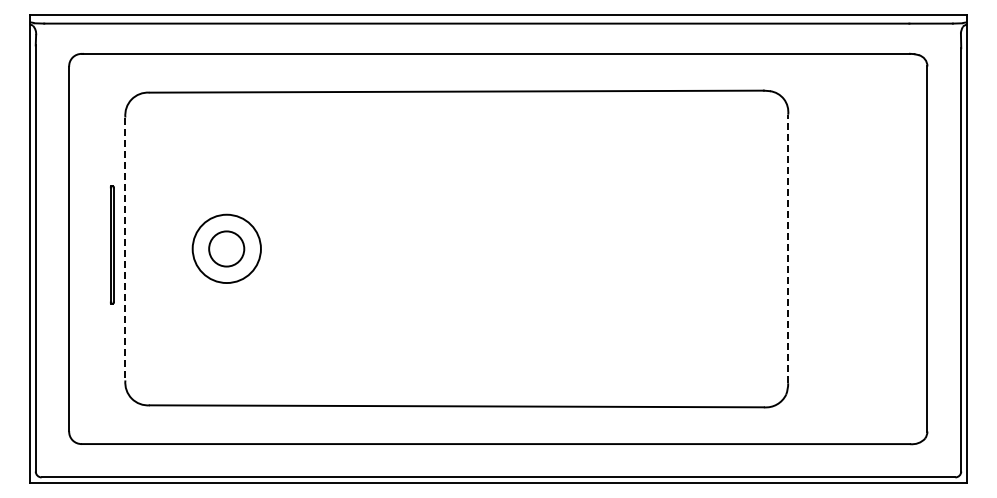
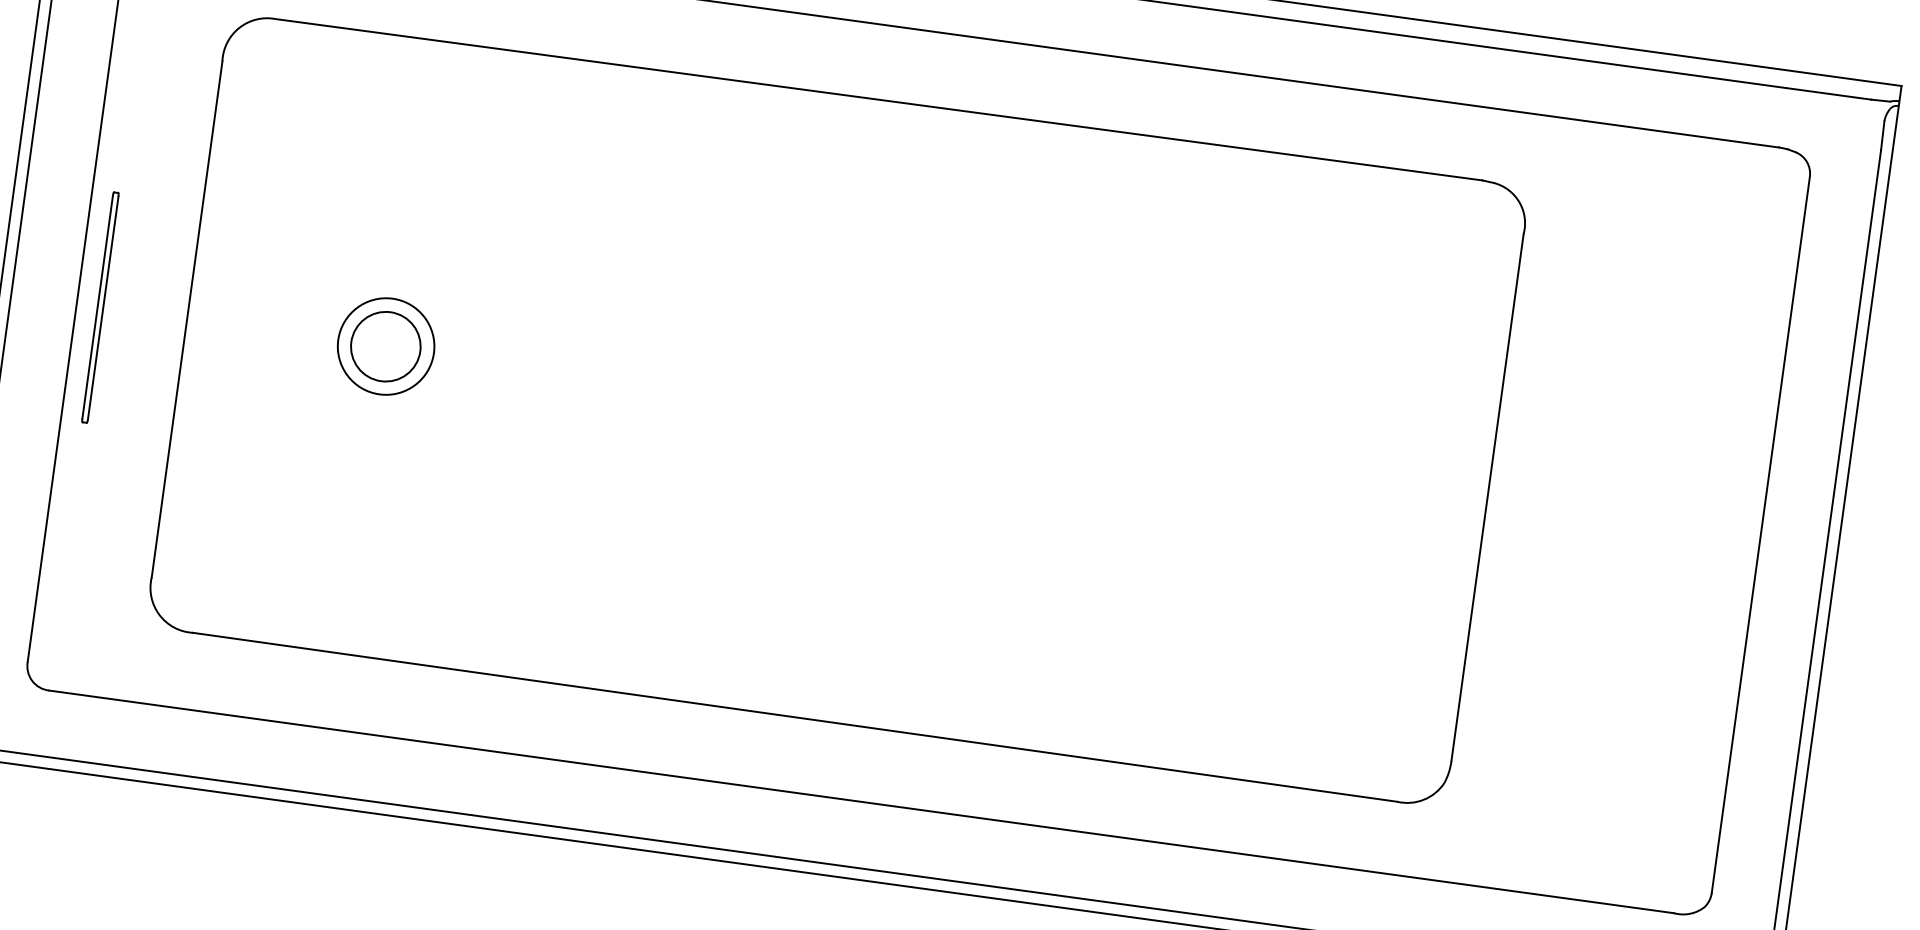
line: (111, 244) -> (99, 306), moved
circle: (226, 248) -> (385, 345), size x0.71
line: (788, 248) -> (1488, 496), dashed -> solid
line: (125, 249) -> (187, 320), dashed -> solid

